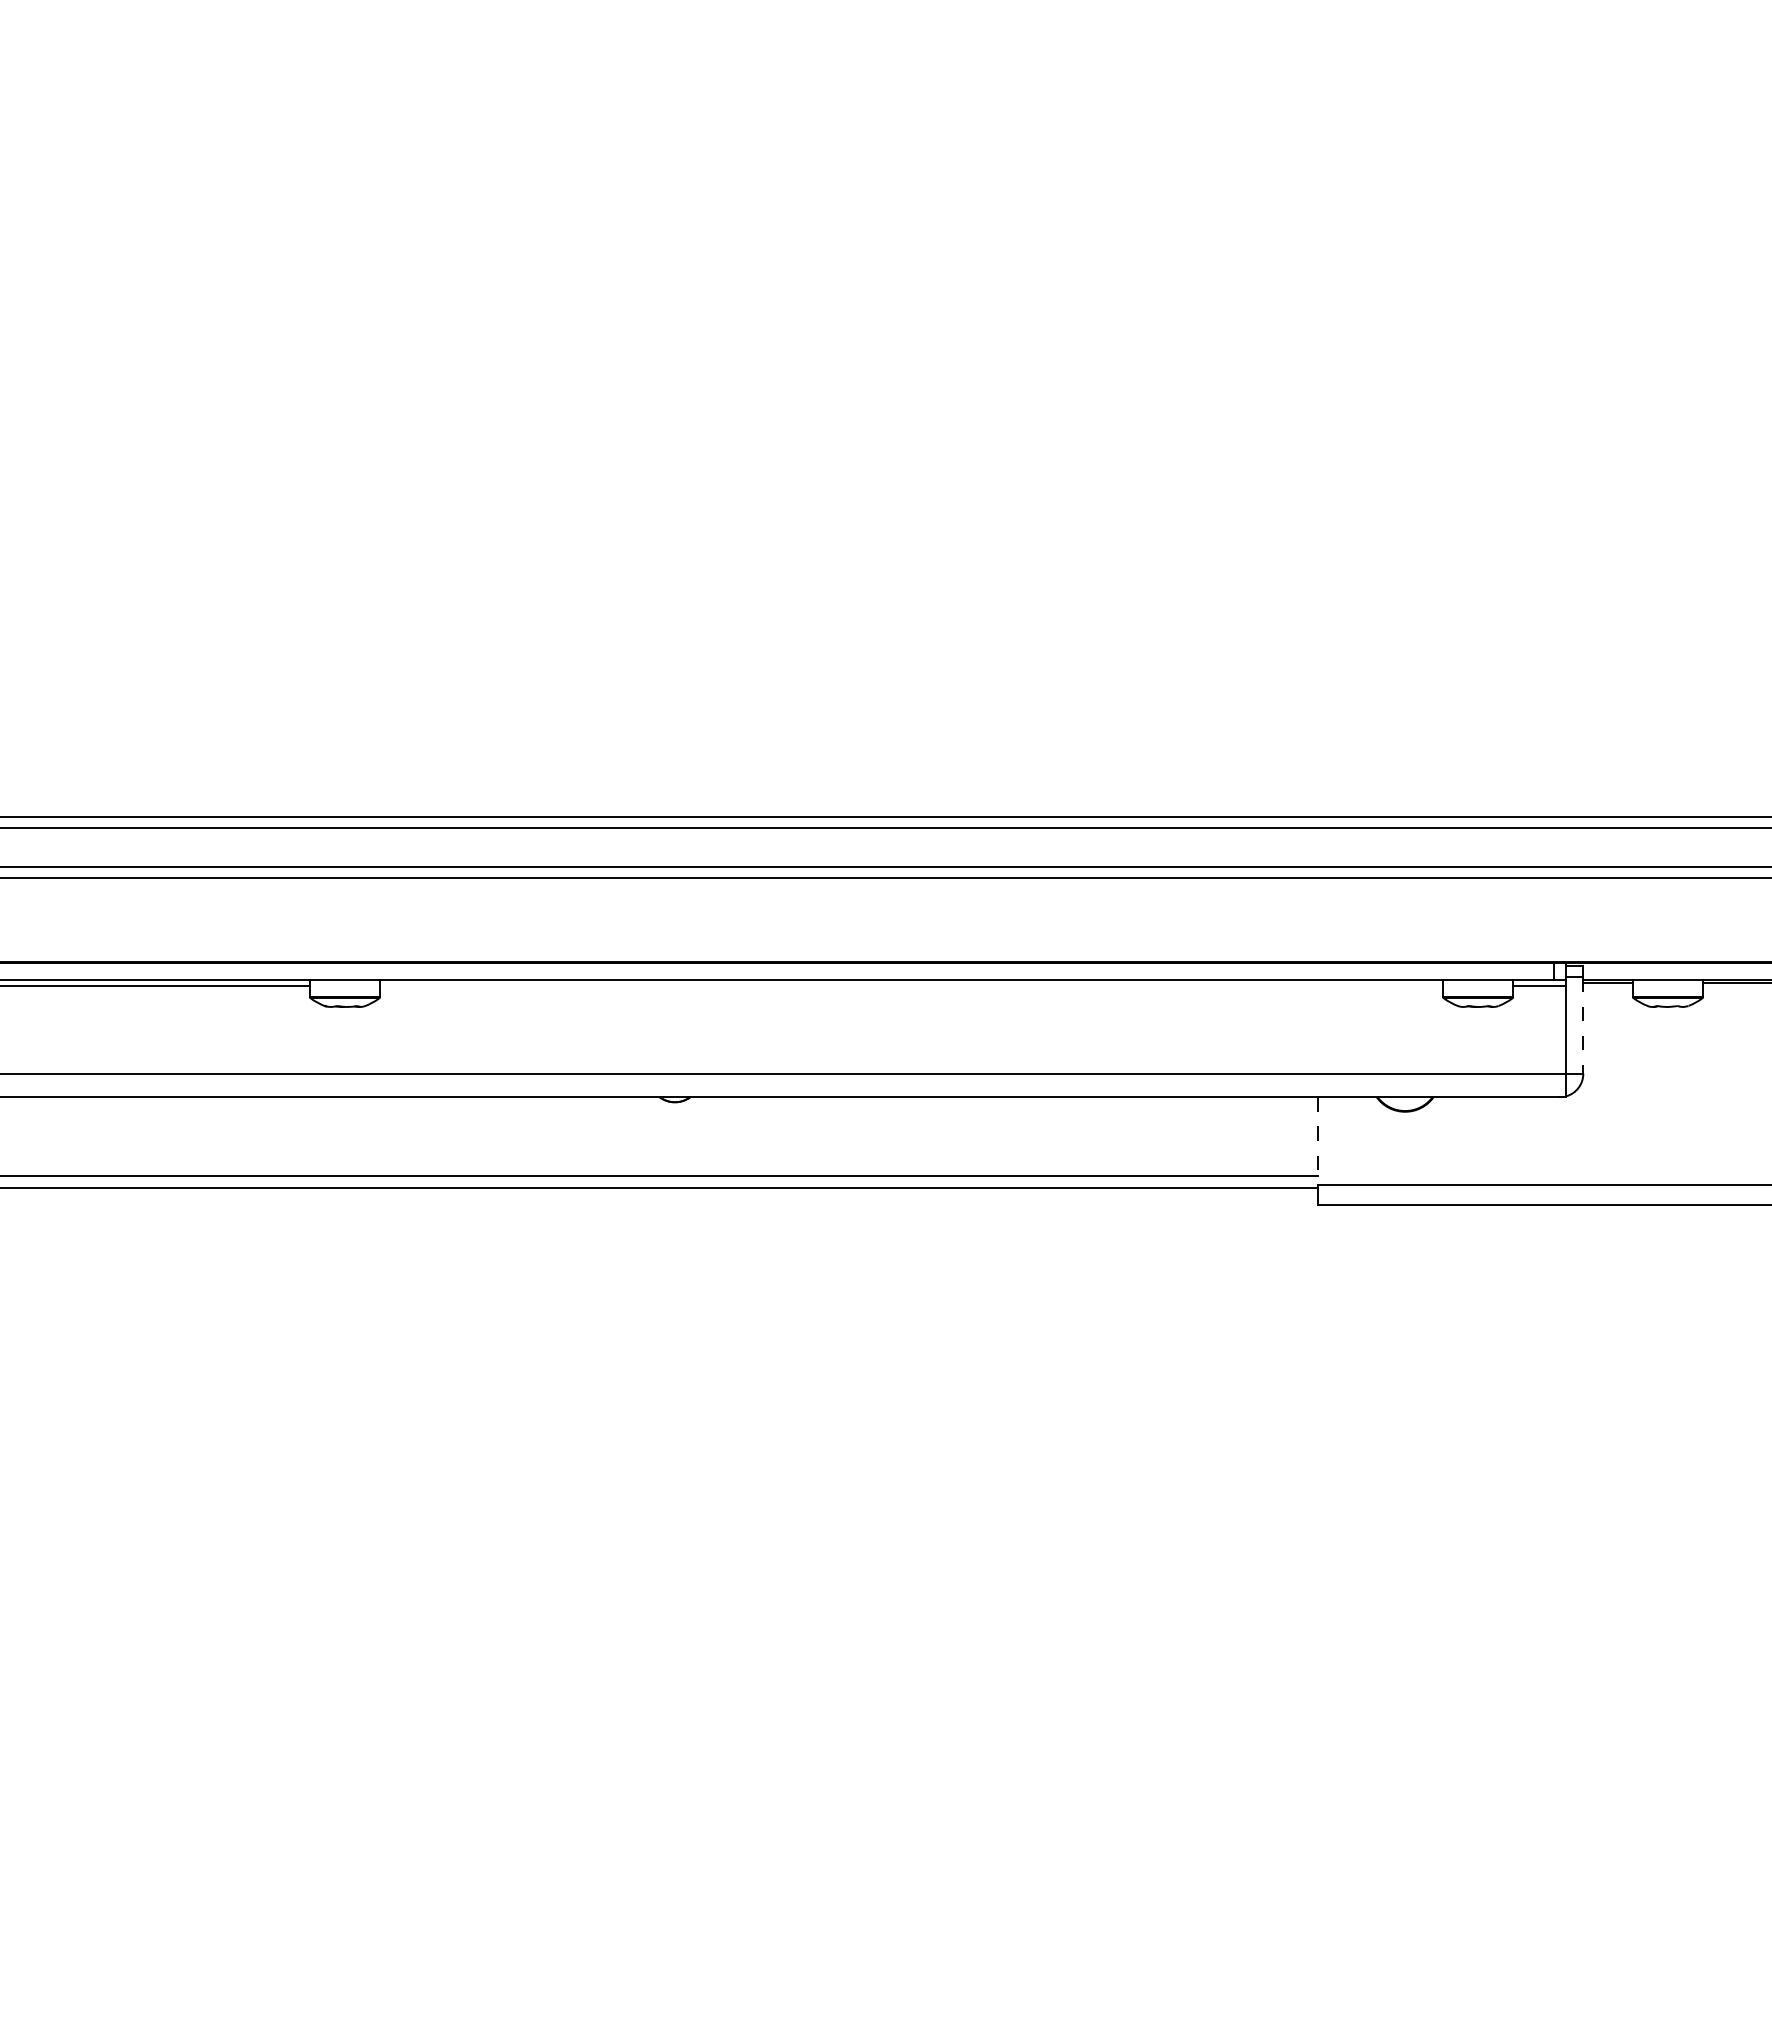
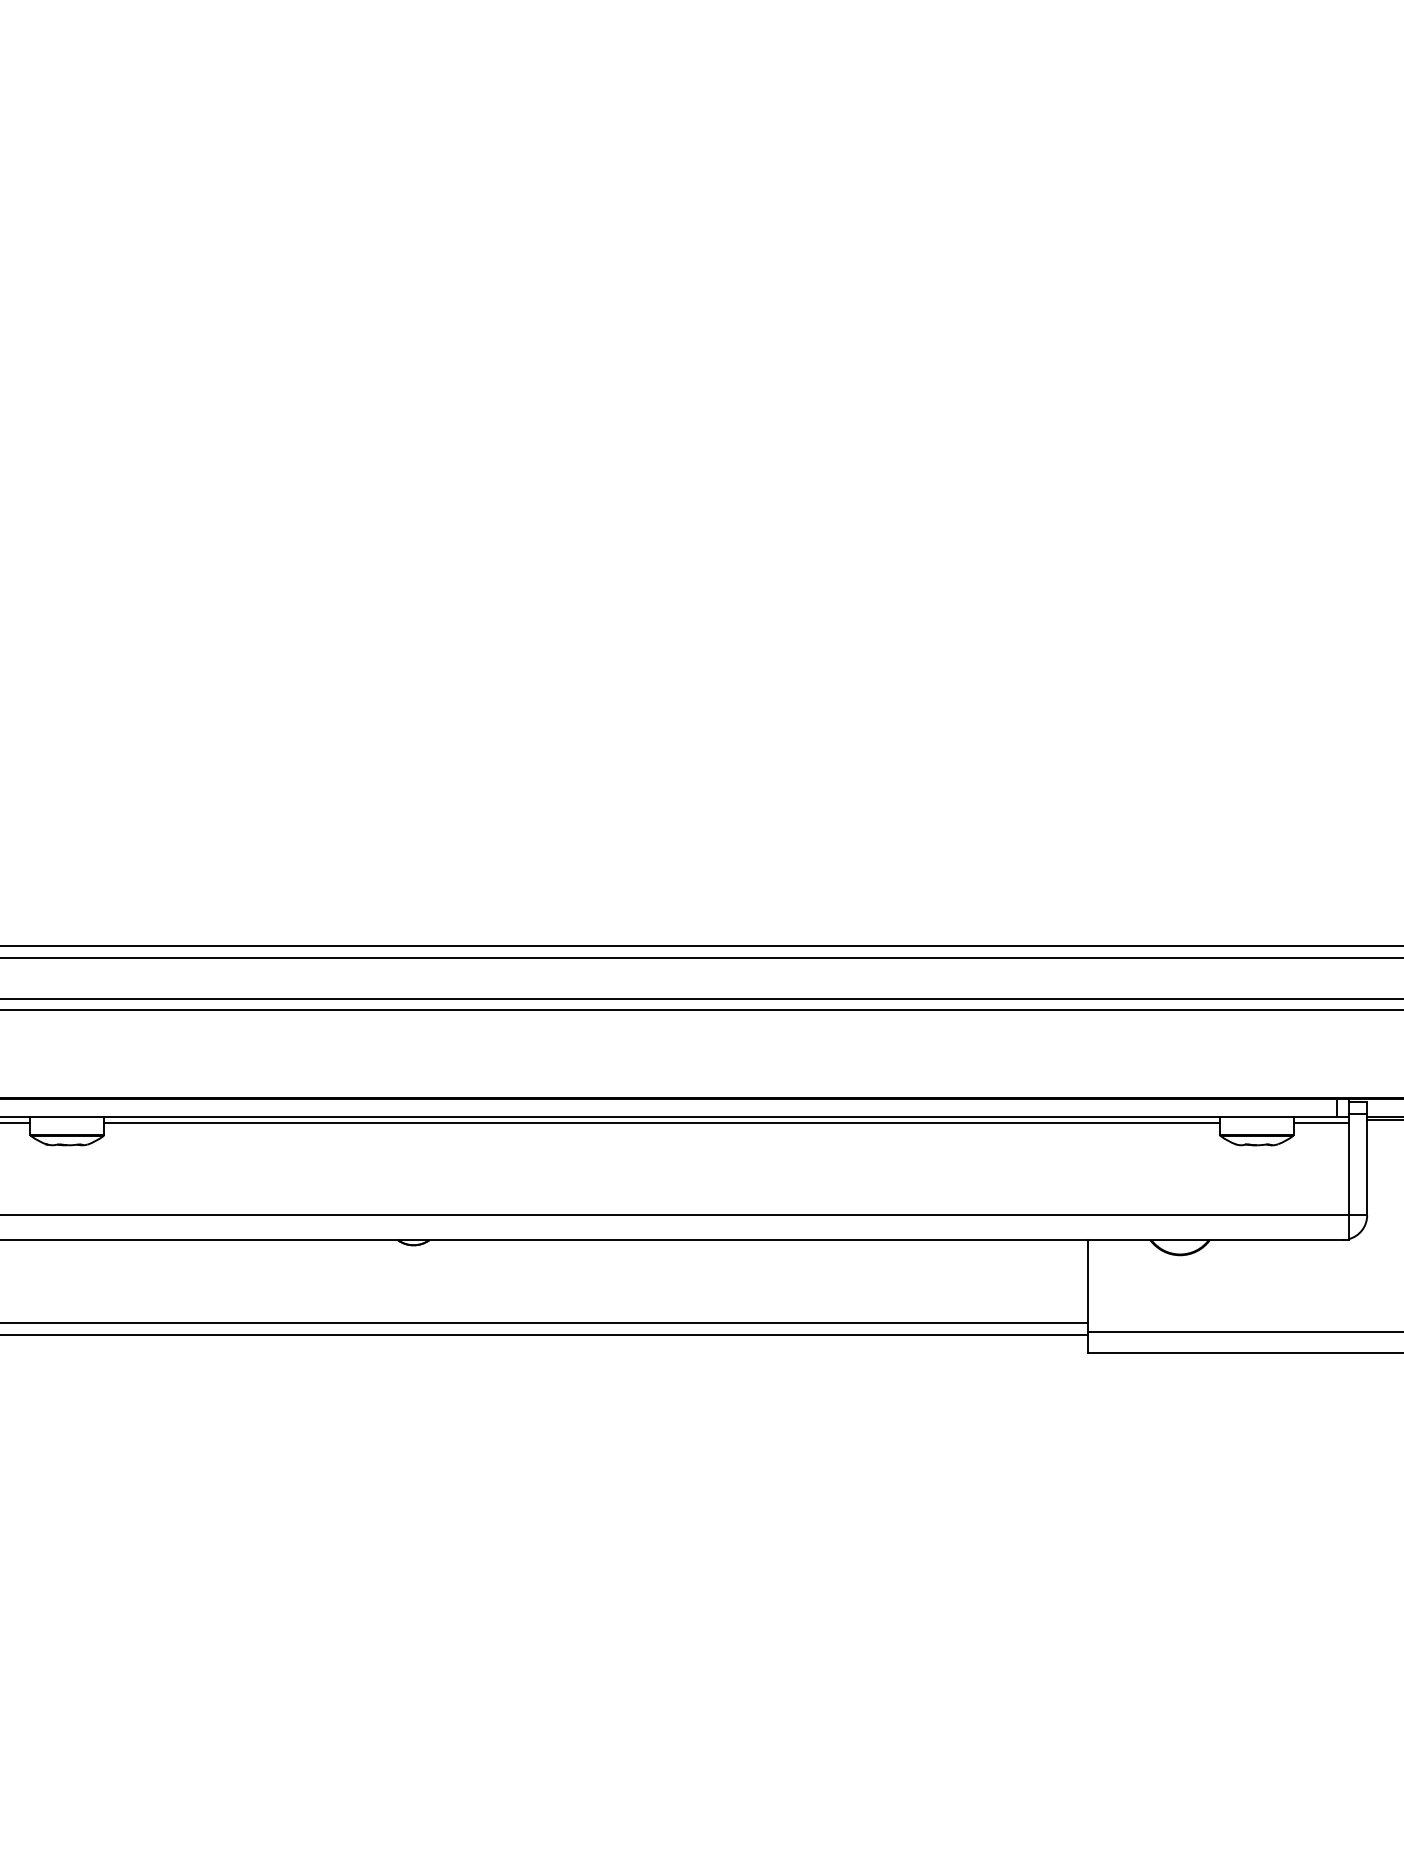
line: (911, 986) -> (661, 1123), added
line: (1583, 1026) -> (1367, 1165), dashed -> solid
line: (1317, 1140) -> (1088, 1285), dashed -> solid

